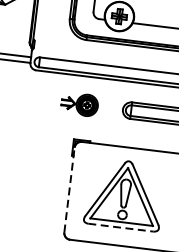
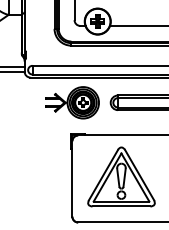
part: (80, 104) -> (72, 102), size x1.67
line: (69, 187) -> (72, 176), dashed -> solid
line: (120, 227) -> (121, 206), dashed -> solid

